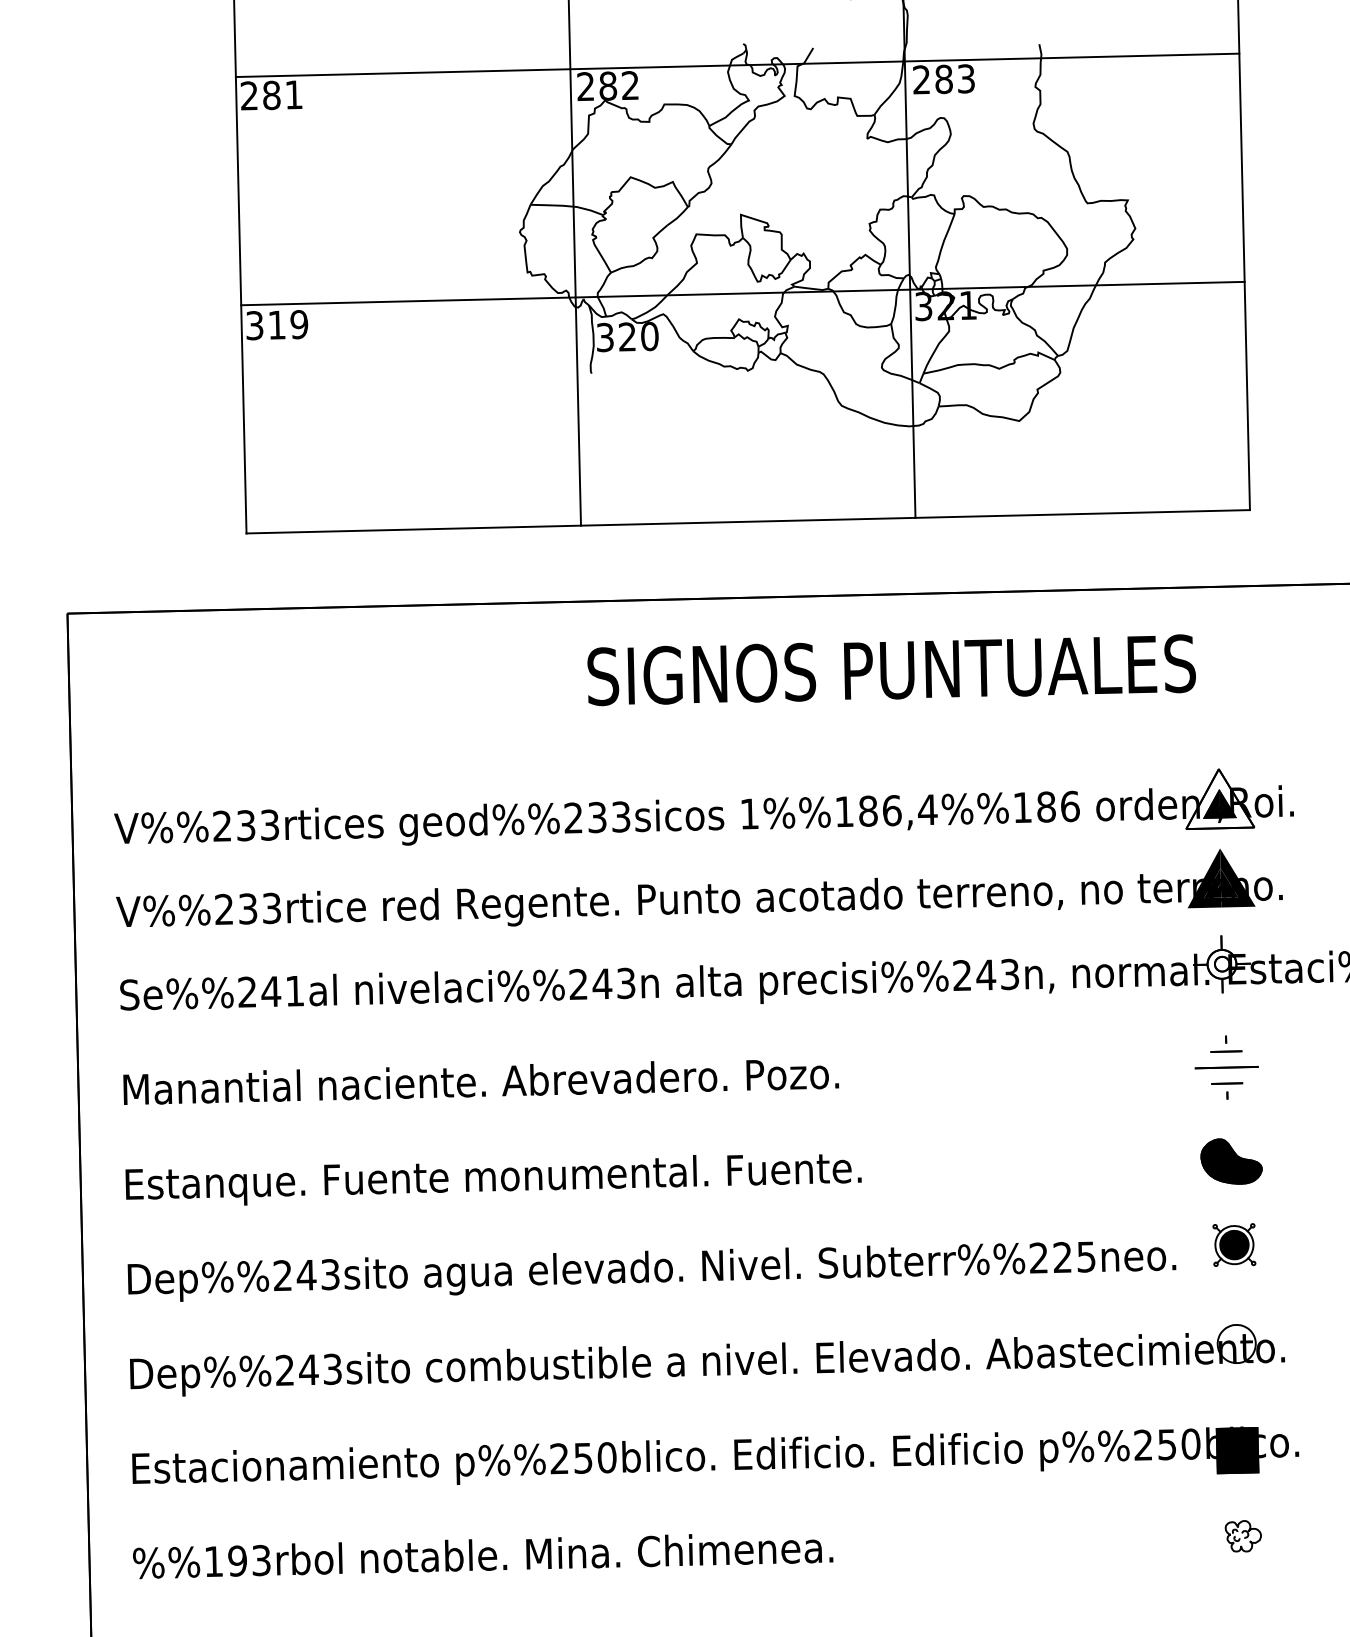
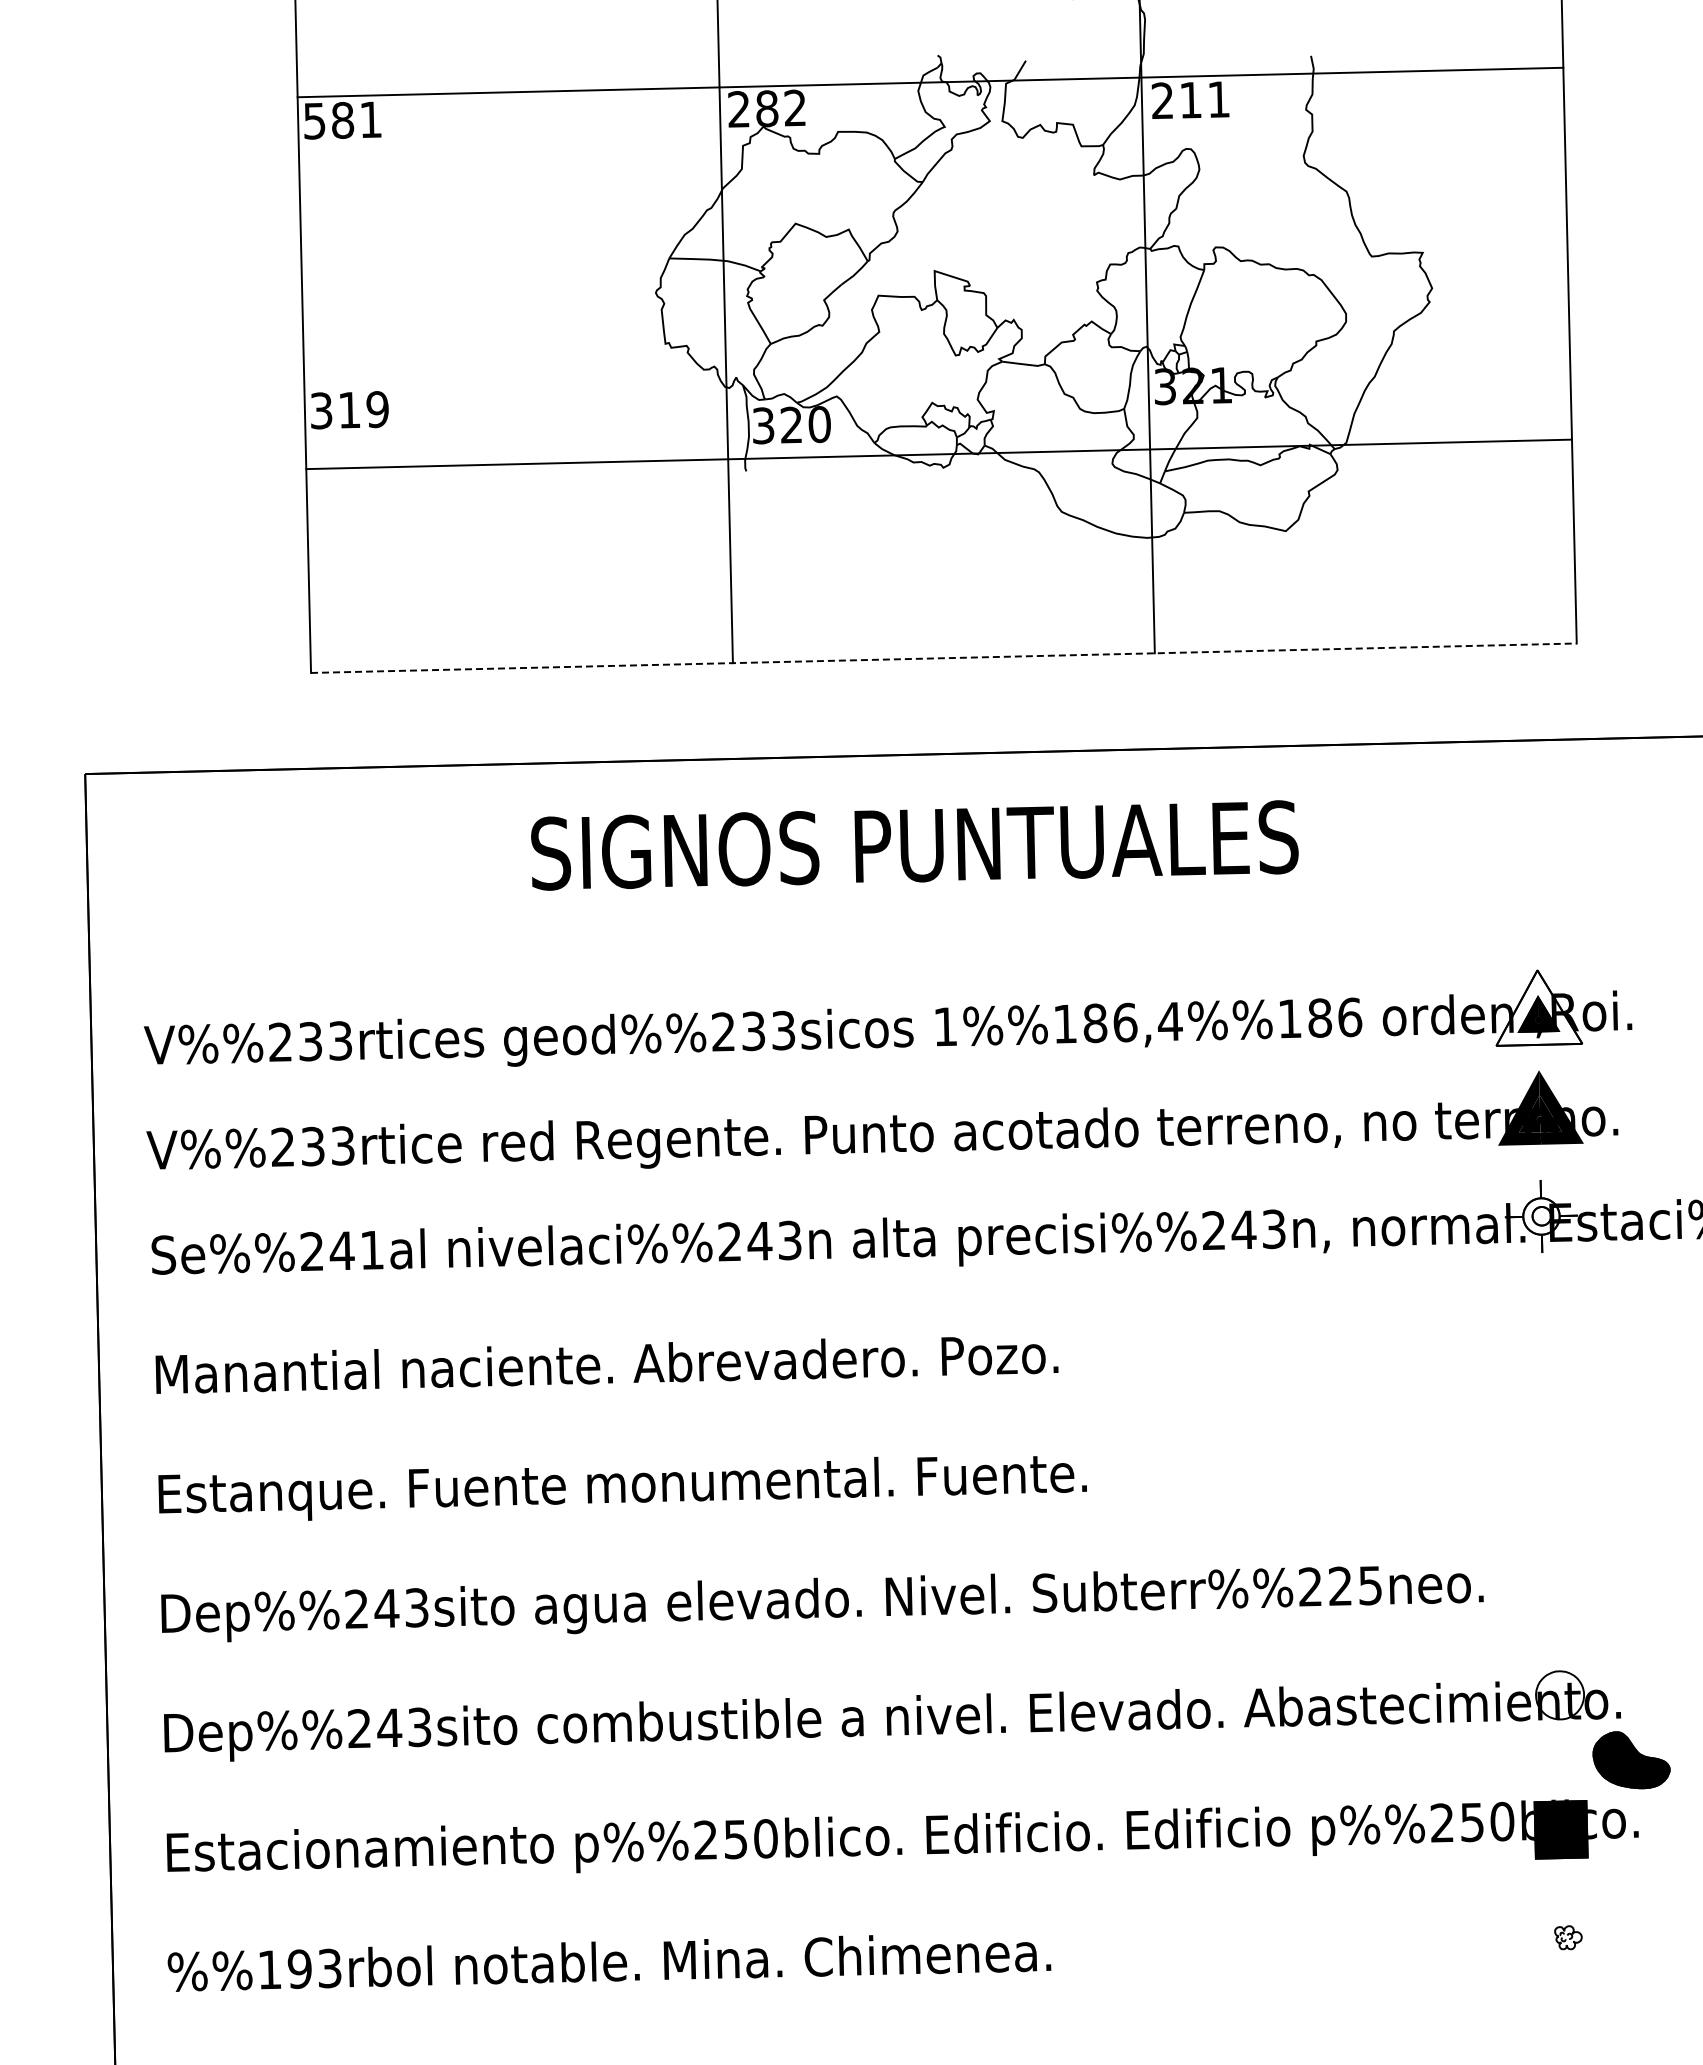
text: (954, 78) -> (1204, 99), 283 -> 211
text: (249, 95) -> (314, 120), 281 -> 581
line: (743, 293) -> (939, 454), moved
line: (748, 521) -> (944, 658), solid -> dashed
text: (891, 670) -> (914, 845), moved
part: (1226, 1067) -> (1547, 1346), removed
part: (1231, 1161) -> (1631, 1760), moved
part: (1233, 1245) -> (1556, 1570), removed
part: (1243, 1535) -> (1568, 1937), size x0.6

